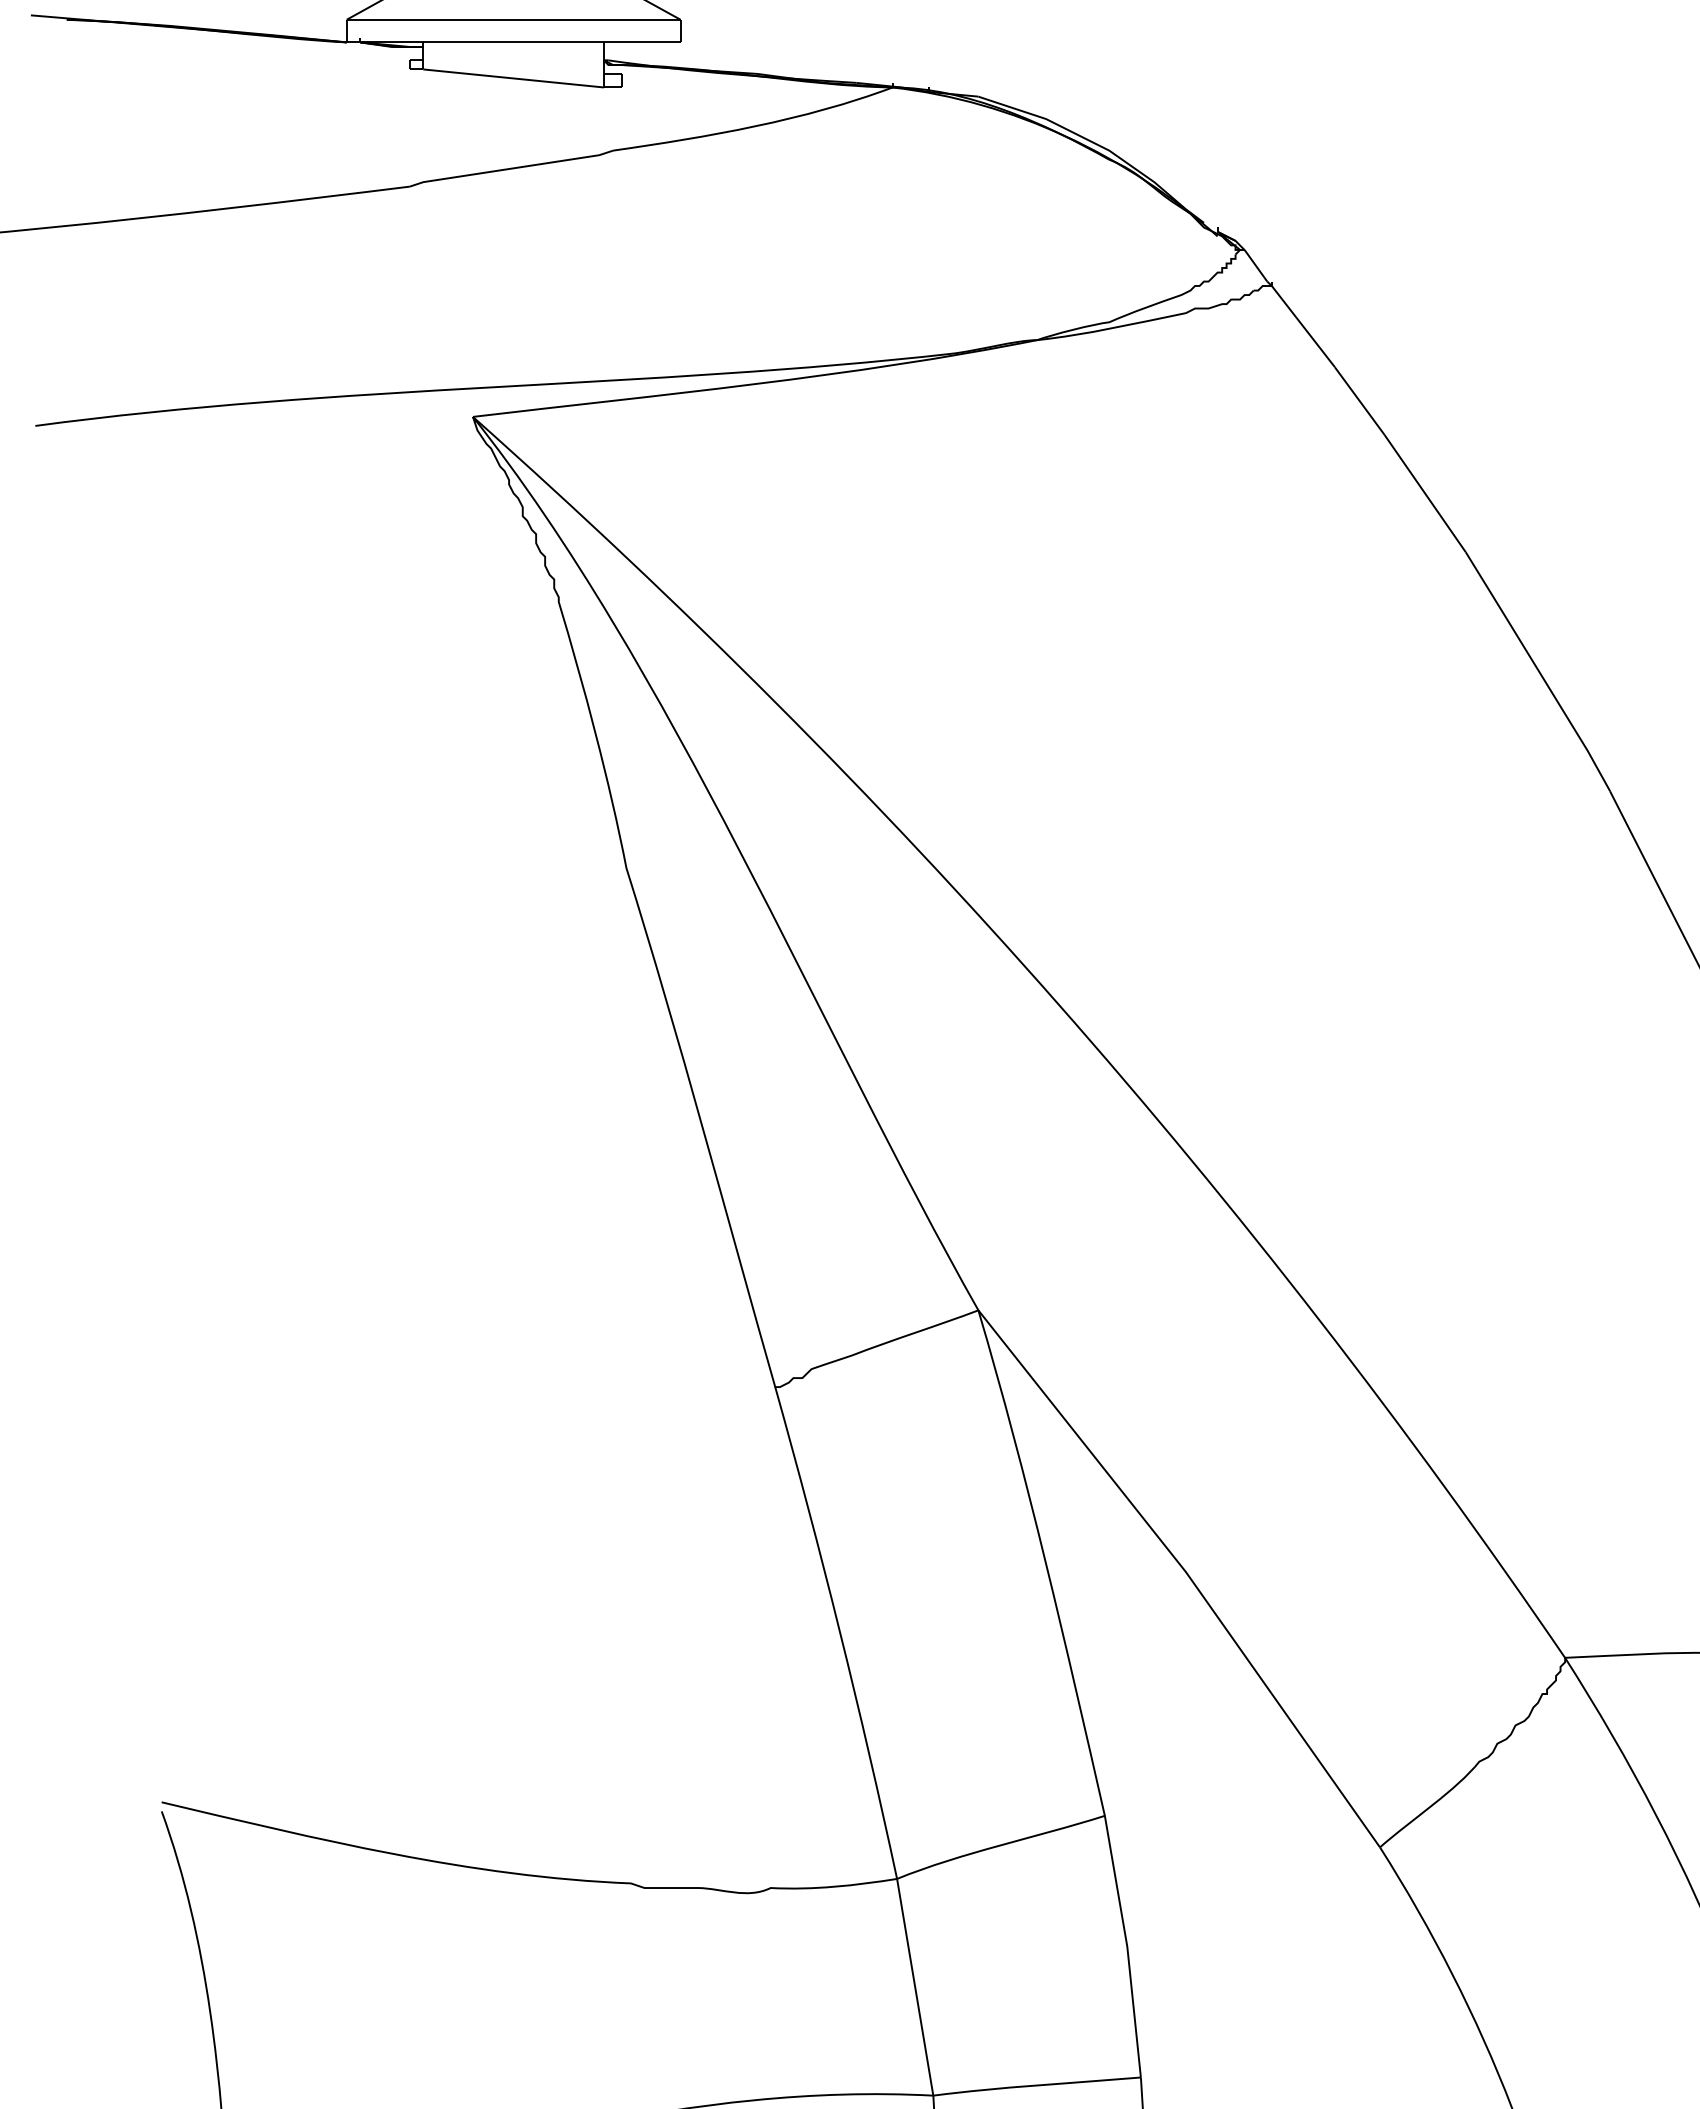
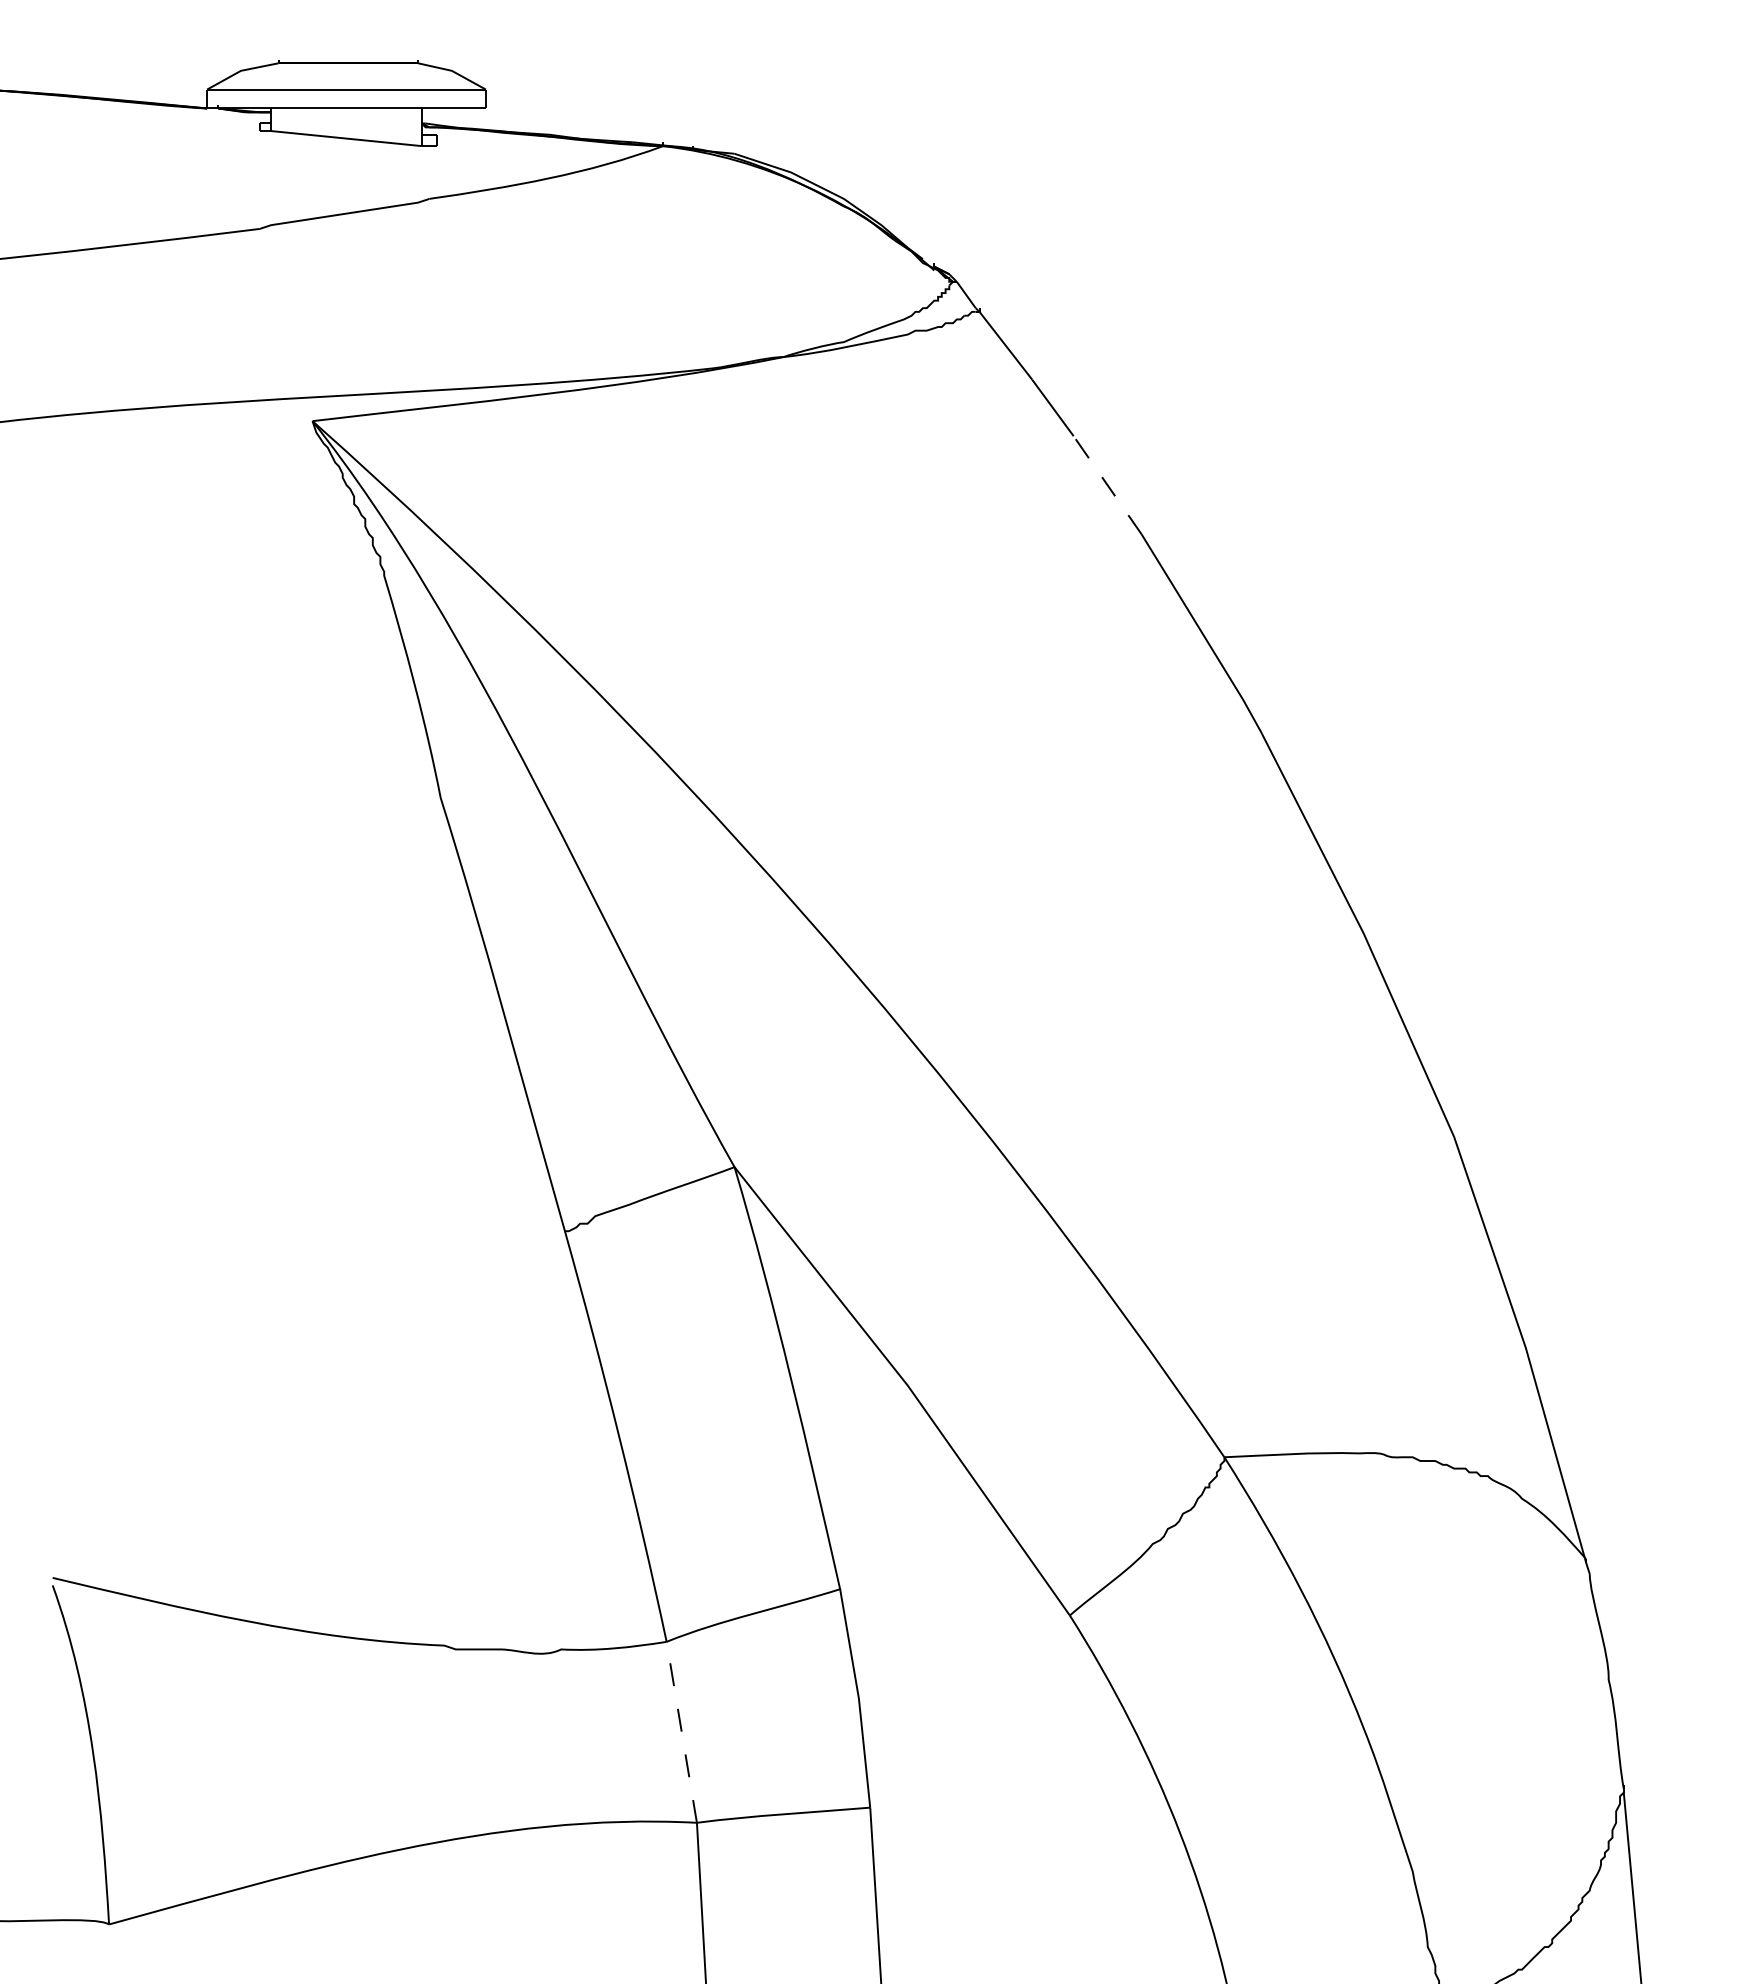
line: (1425, 493) -> (1107, 485), solid -> dashed
line: (914, 1987) -> (681, 1732), solid -> dashed

